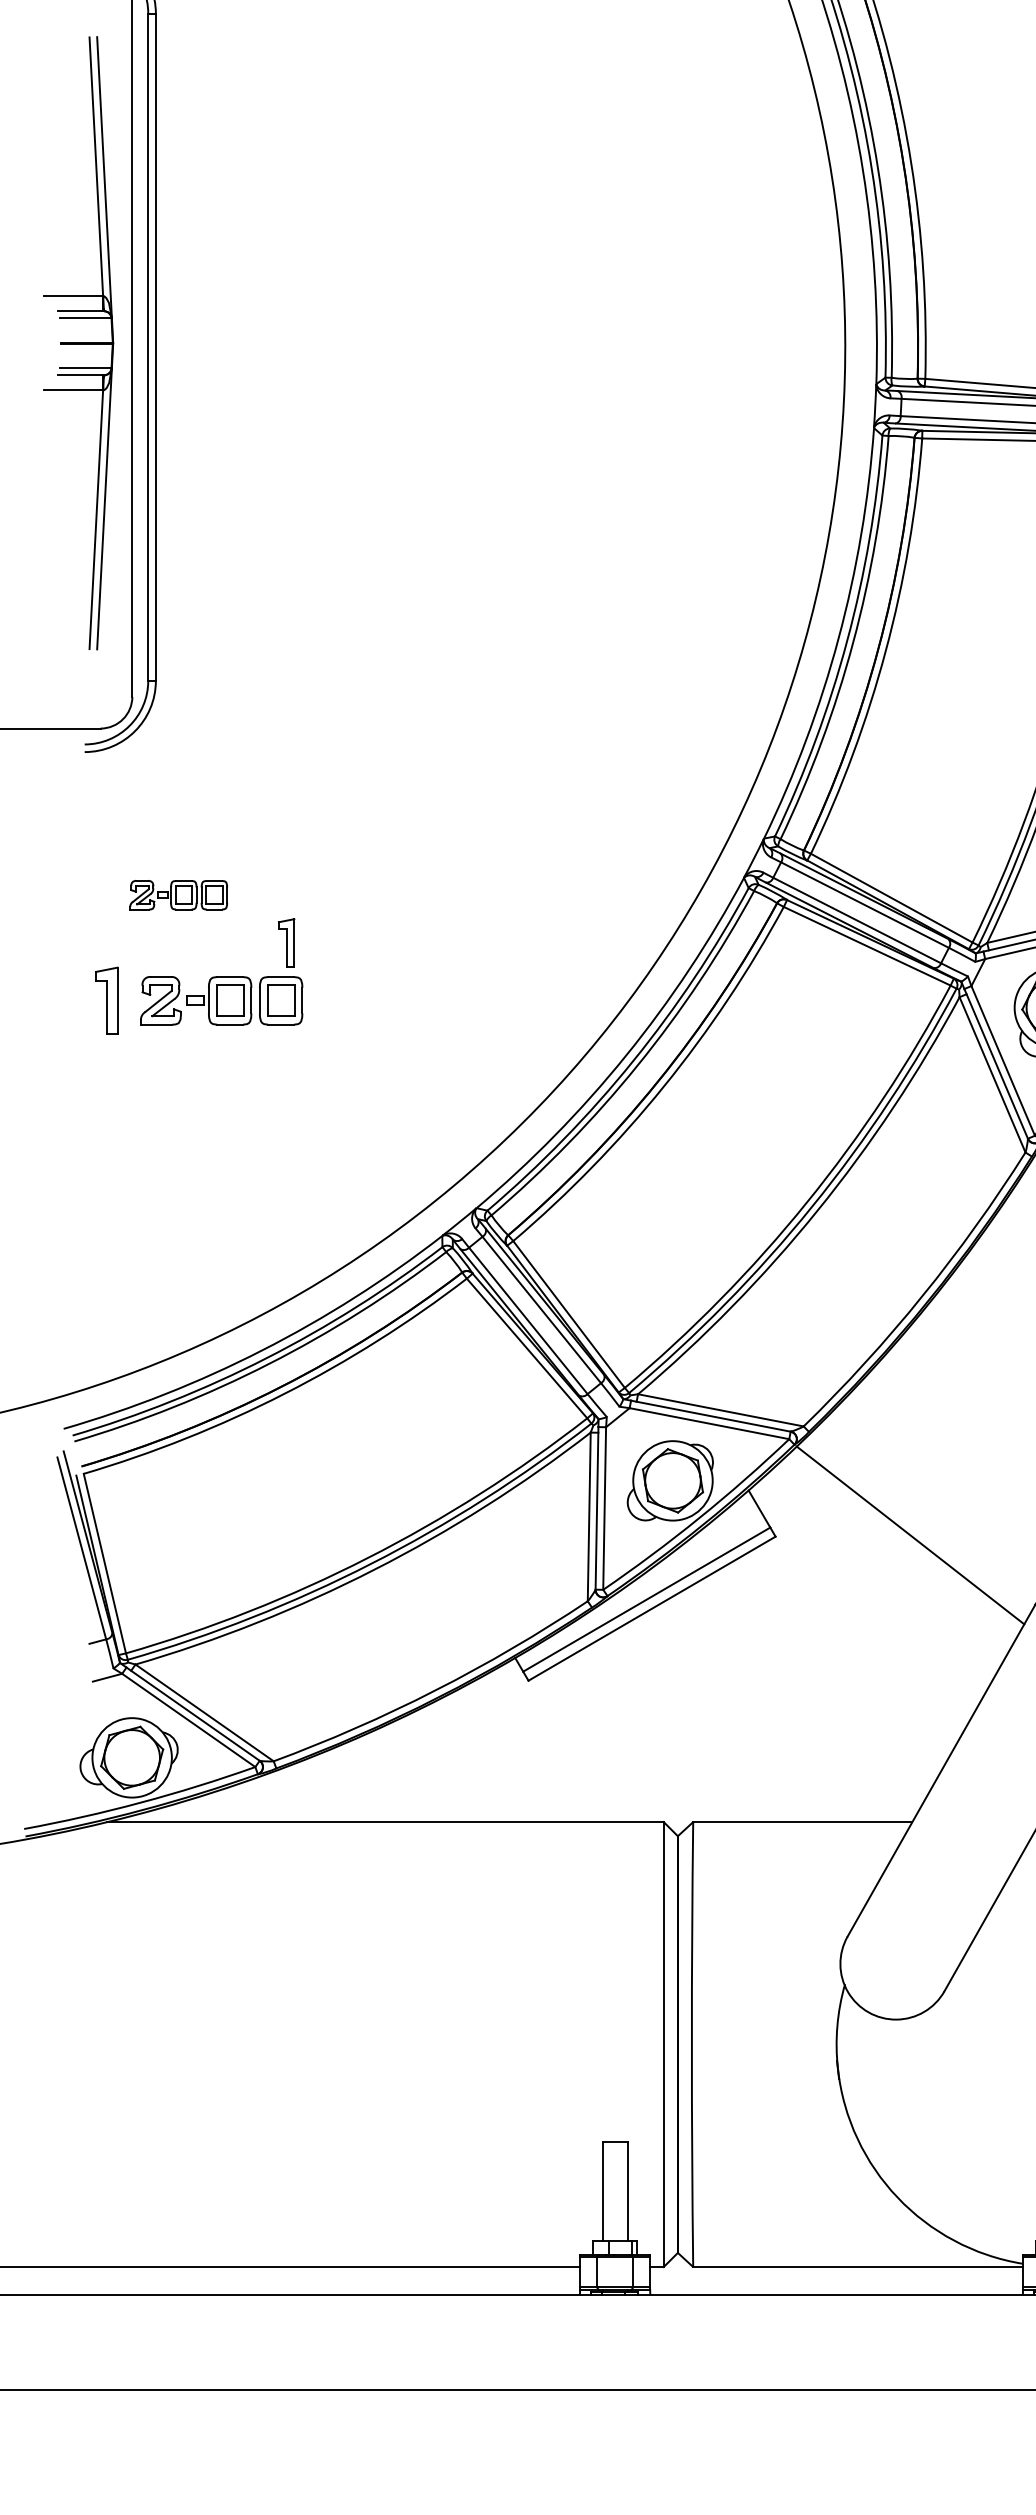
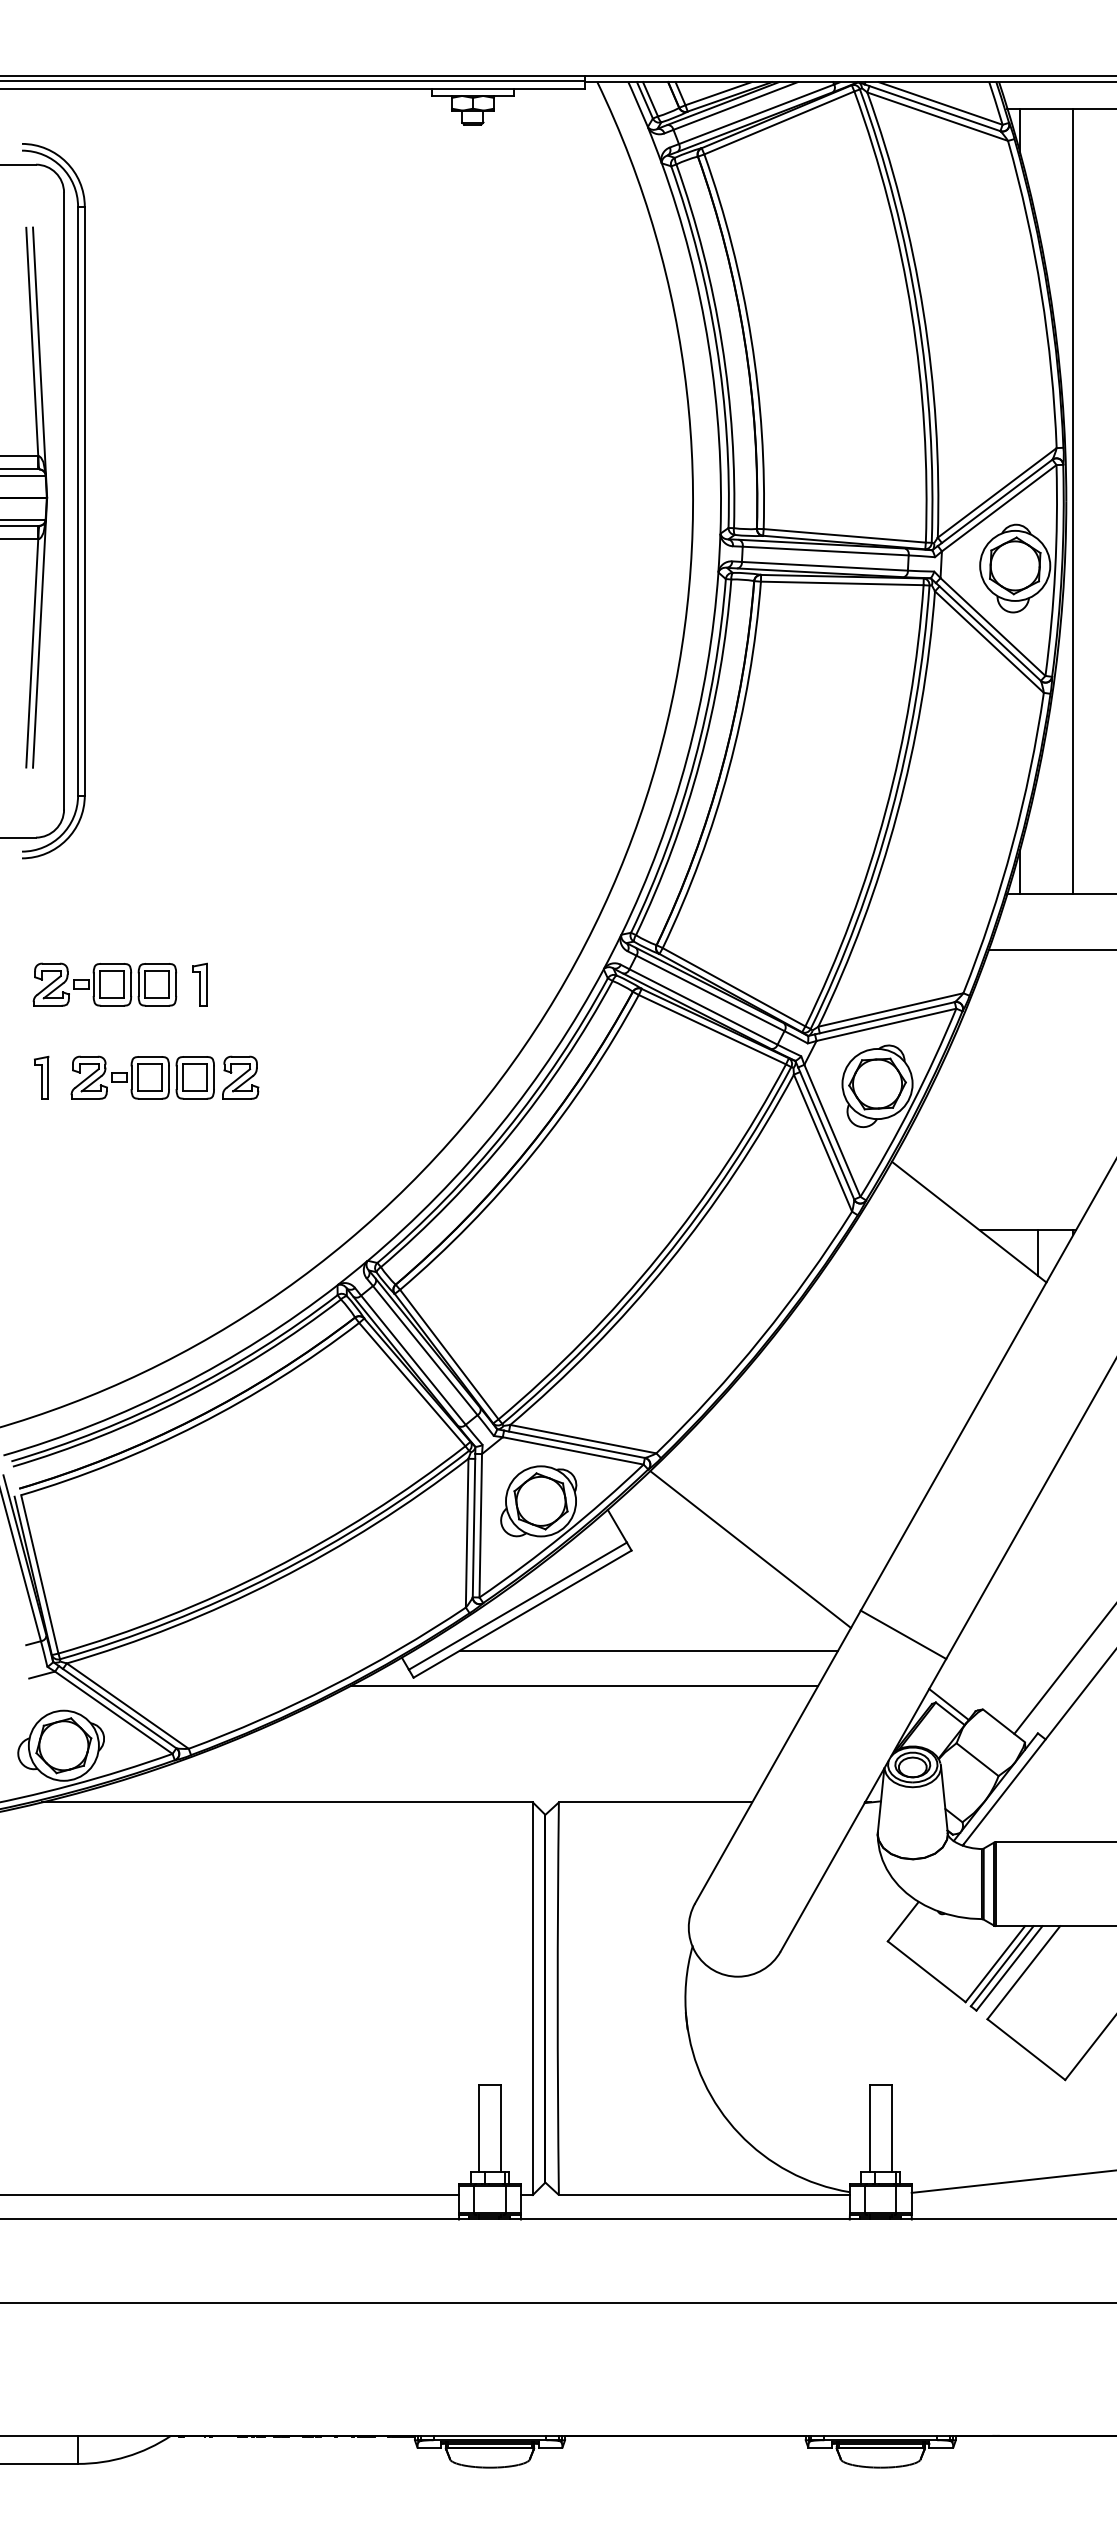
part: (178, 895) -> (104, 984), size x1.67
part: (285, 942) -> (199, 984), moved
part: (106, 1000) -> (41, 1077), size x0.71
part: (332, 1000) -> (240, 1077), added
line: (794, 1649) -> (648, 1650), added
line: (722, 1689) -> (584, 1685), added

